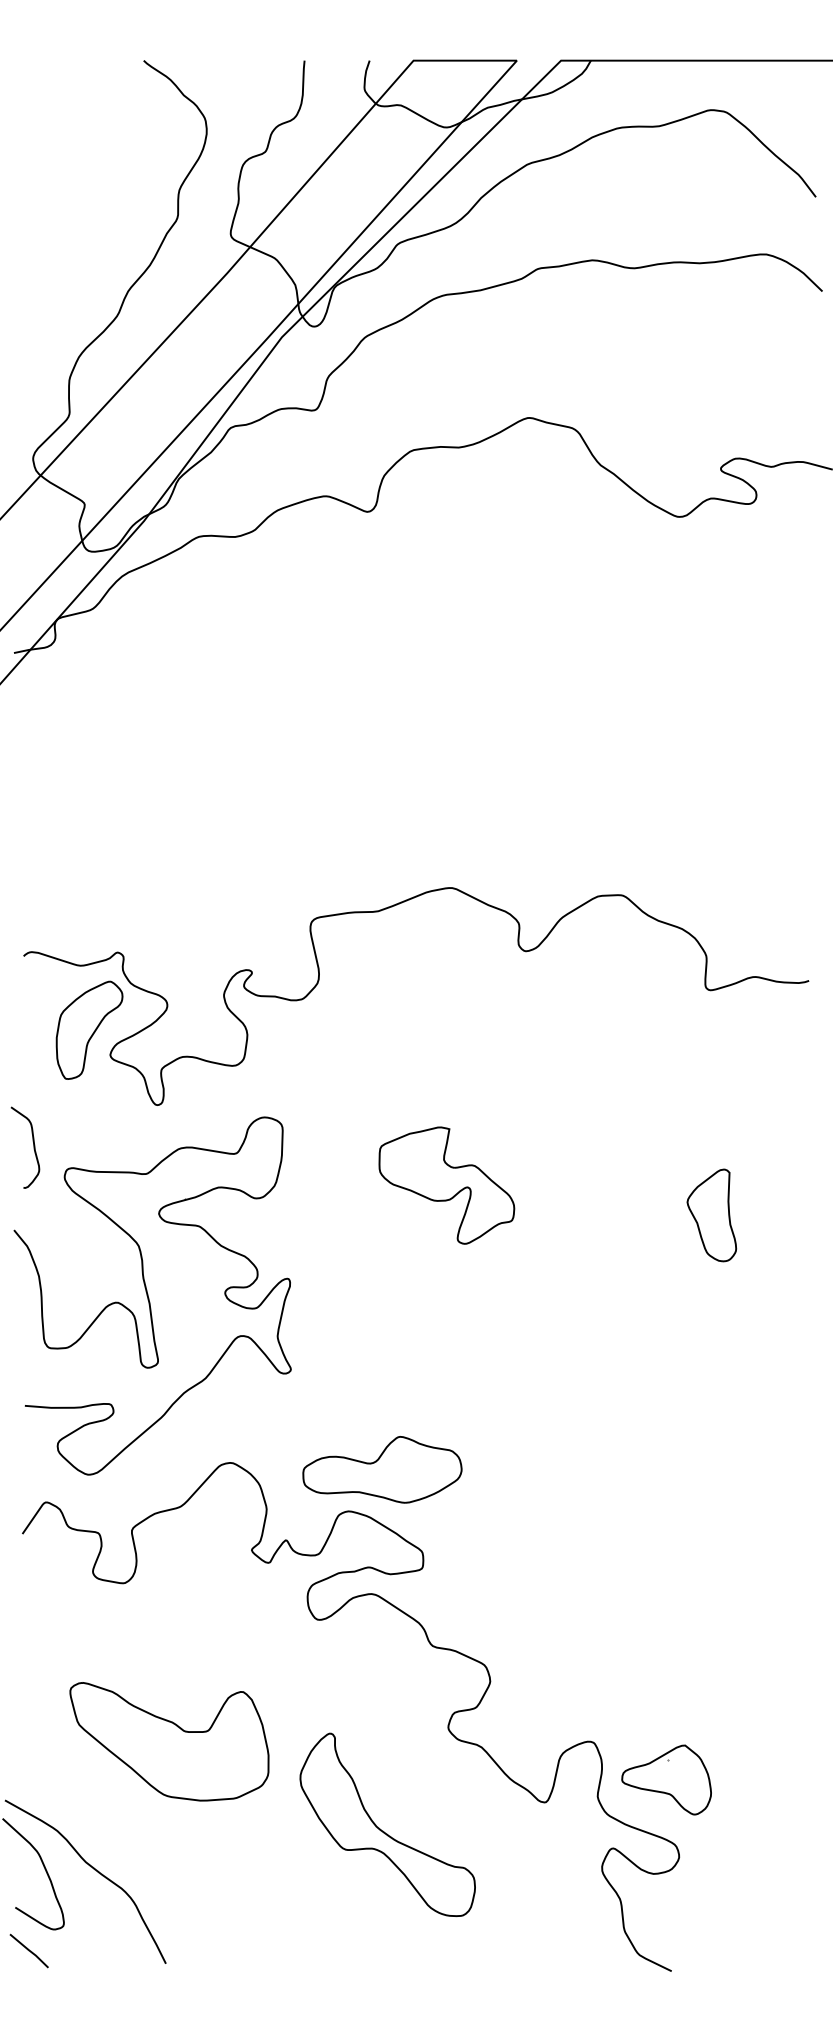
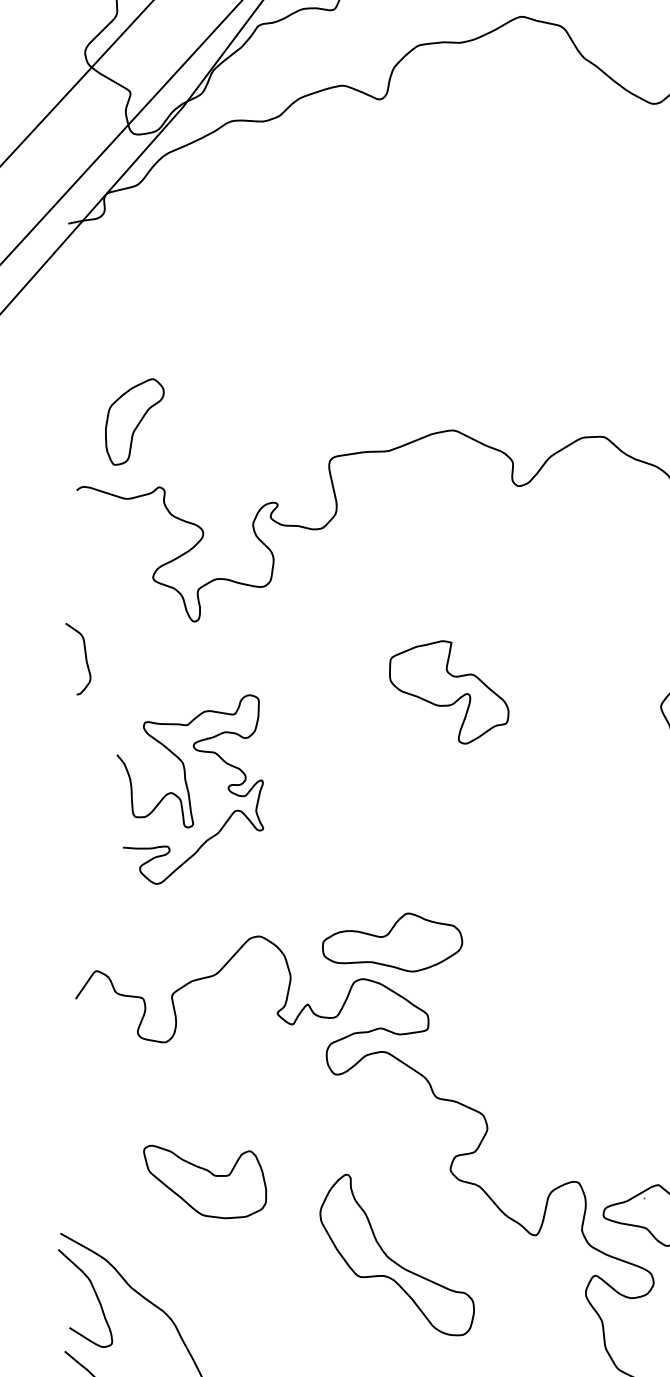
part: (89, 1029) -> (134, 421), moved
part: (152, 1295) -> (190, 789), size x0.6
part: (169, 1741) -> (205, 1181), size x0.7

